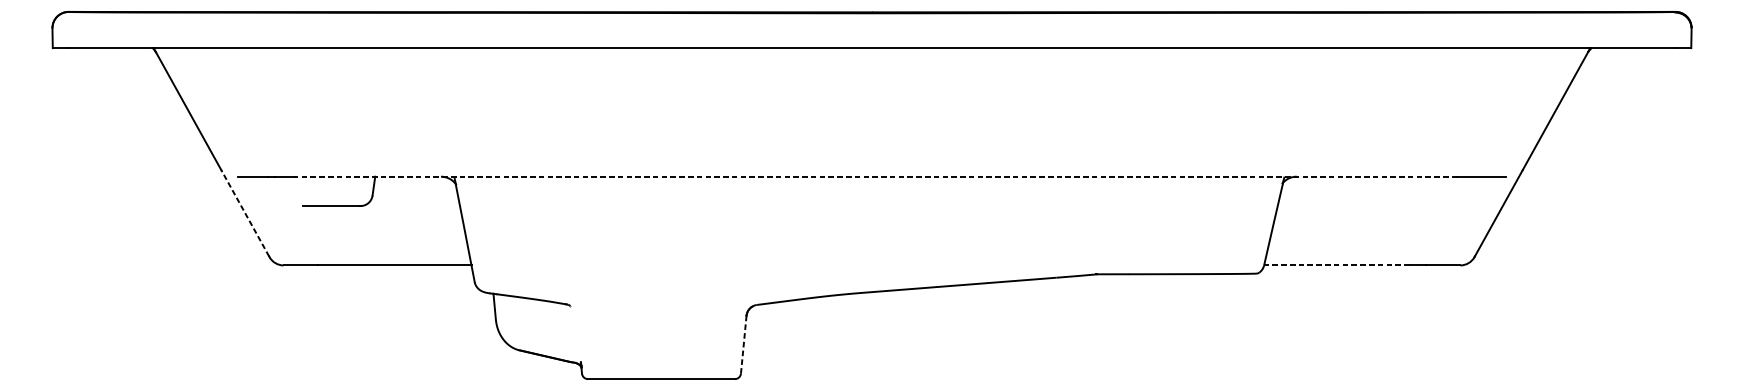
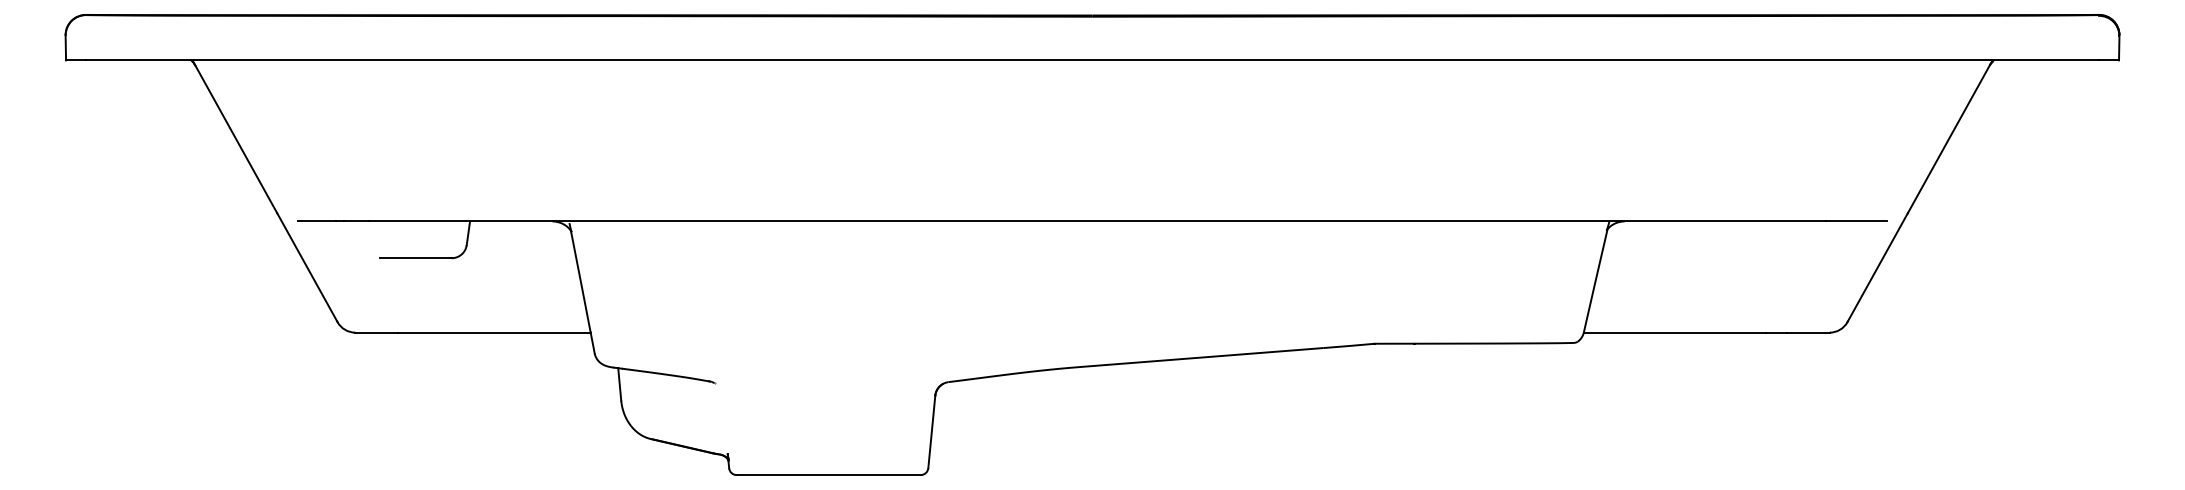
line: (875, 176) -> (1097, 221), dashed -> solid
line: (245, 213) -> (307, 267), dashed -> solid
line: (1336, 265) -> (1674, 332), dashed -> solid
line: (743, 344) -> (931, 431), dashed -> solid

